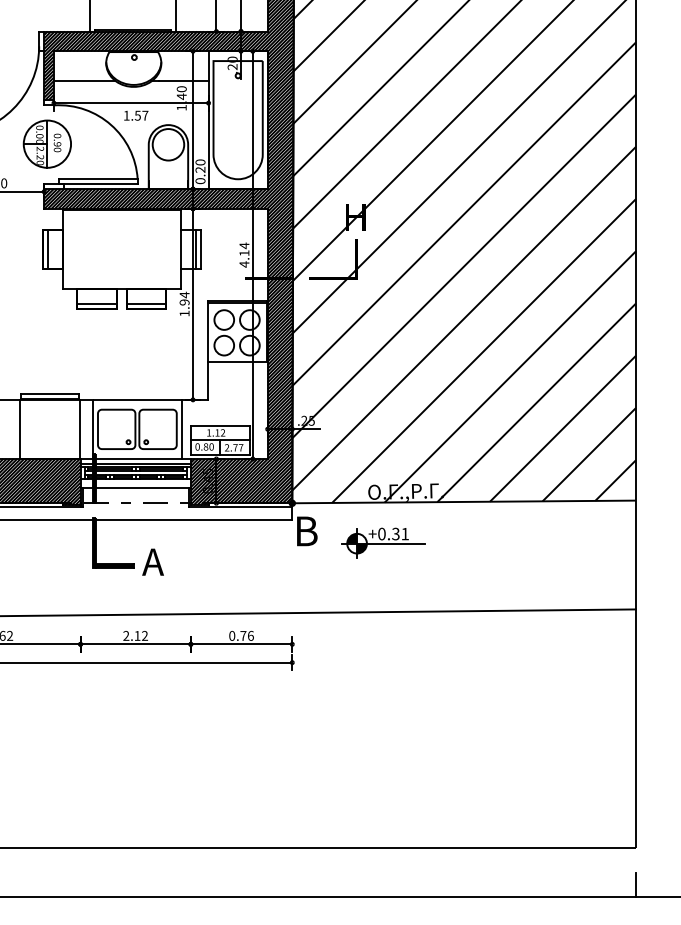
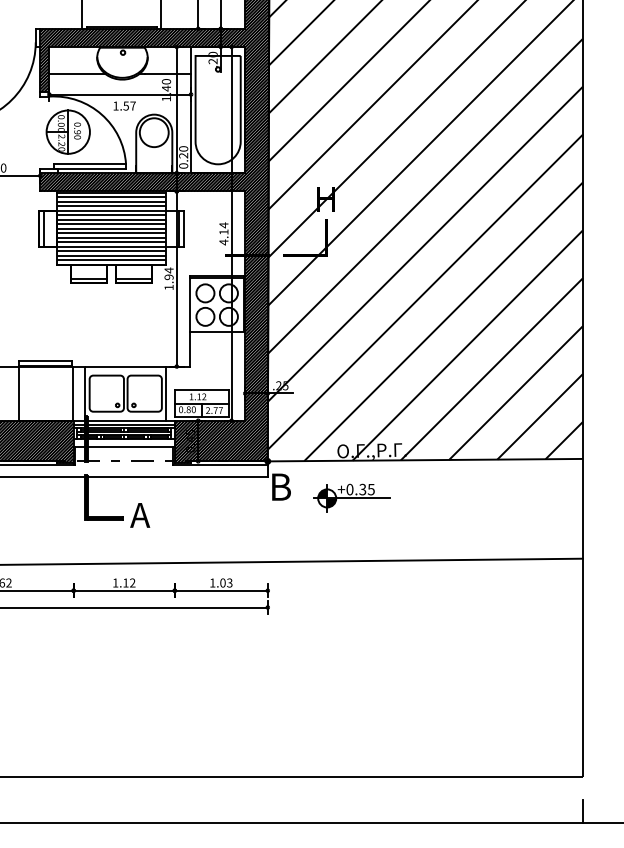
part: (46, 143) -> (67, 131), moved
hatch: (121, 252) -> (111, 231), added
text: (404, 533) -> (370, 489), +0.31 -> +0.35
text: (126, 635) -> (115, 582), 2.12 -> 1.12
text: (241, 635) -> (221, 582), 0.76 -> 1.03

